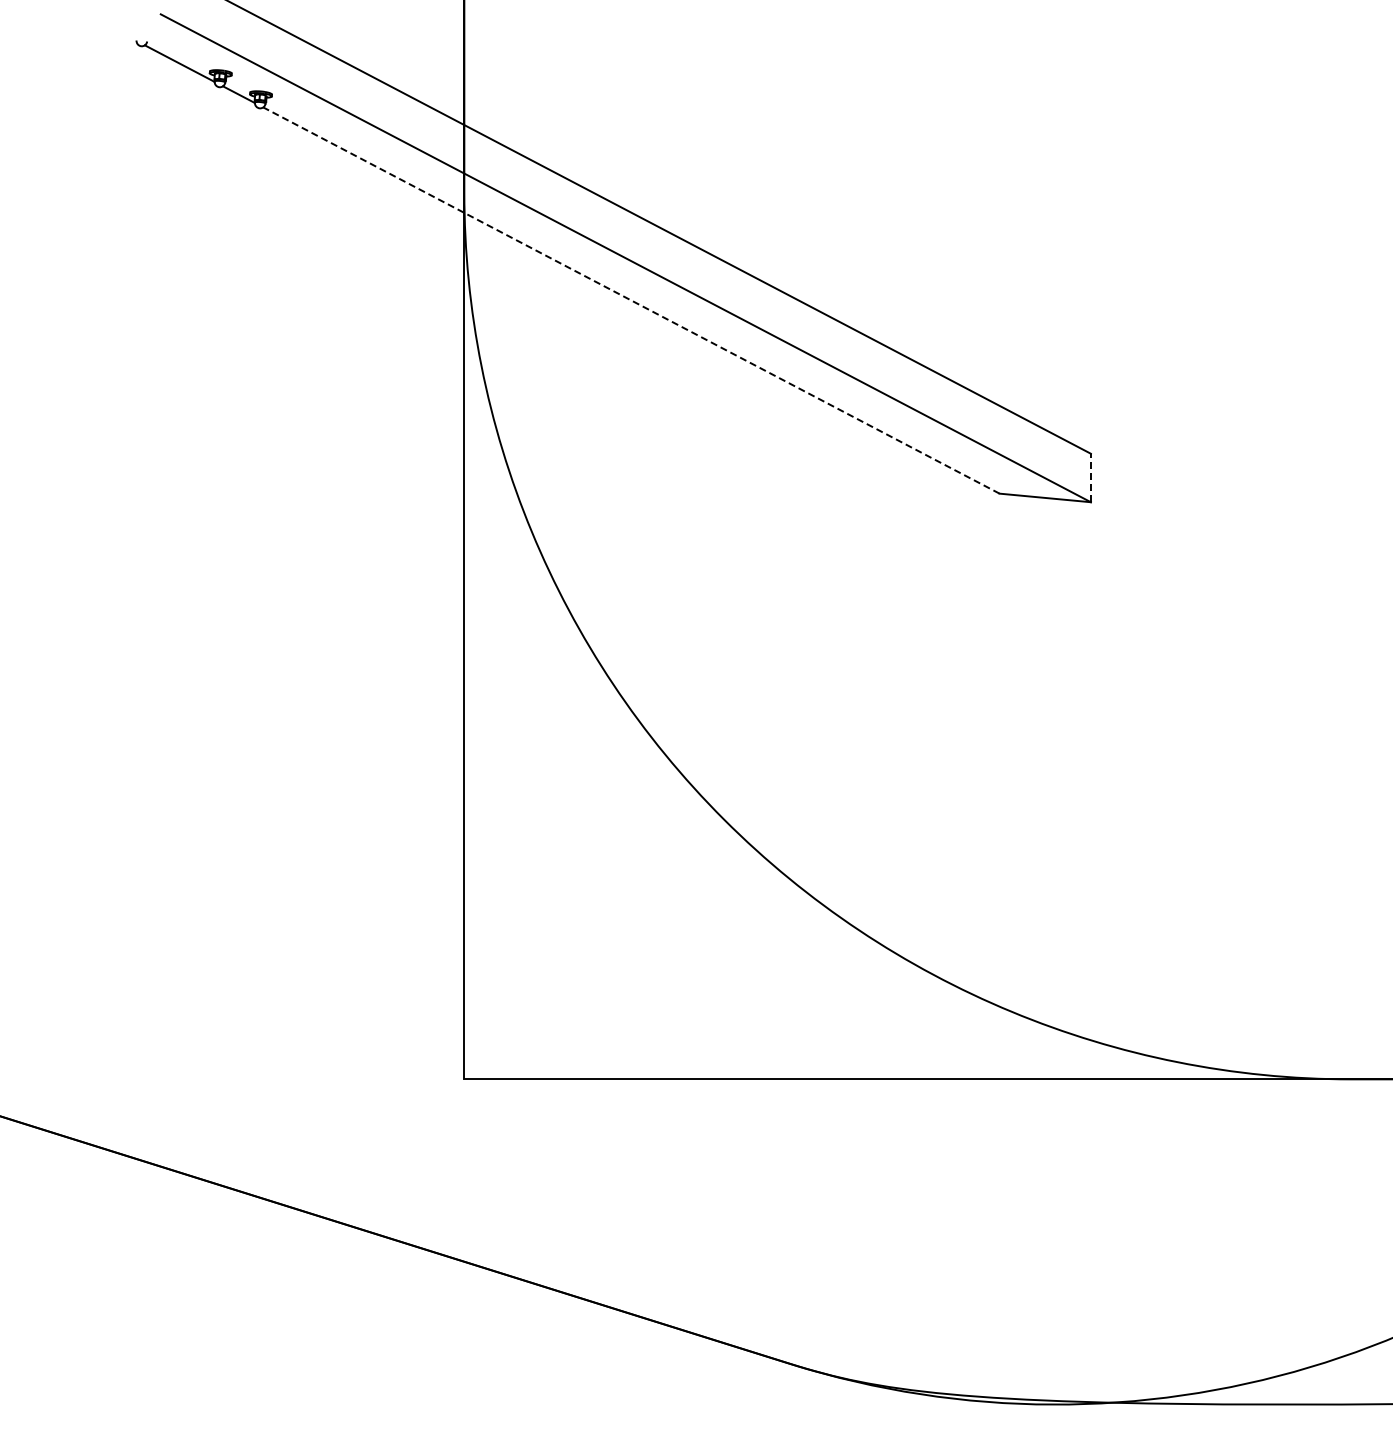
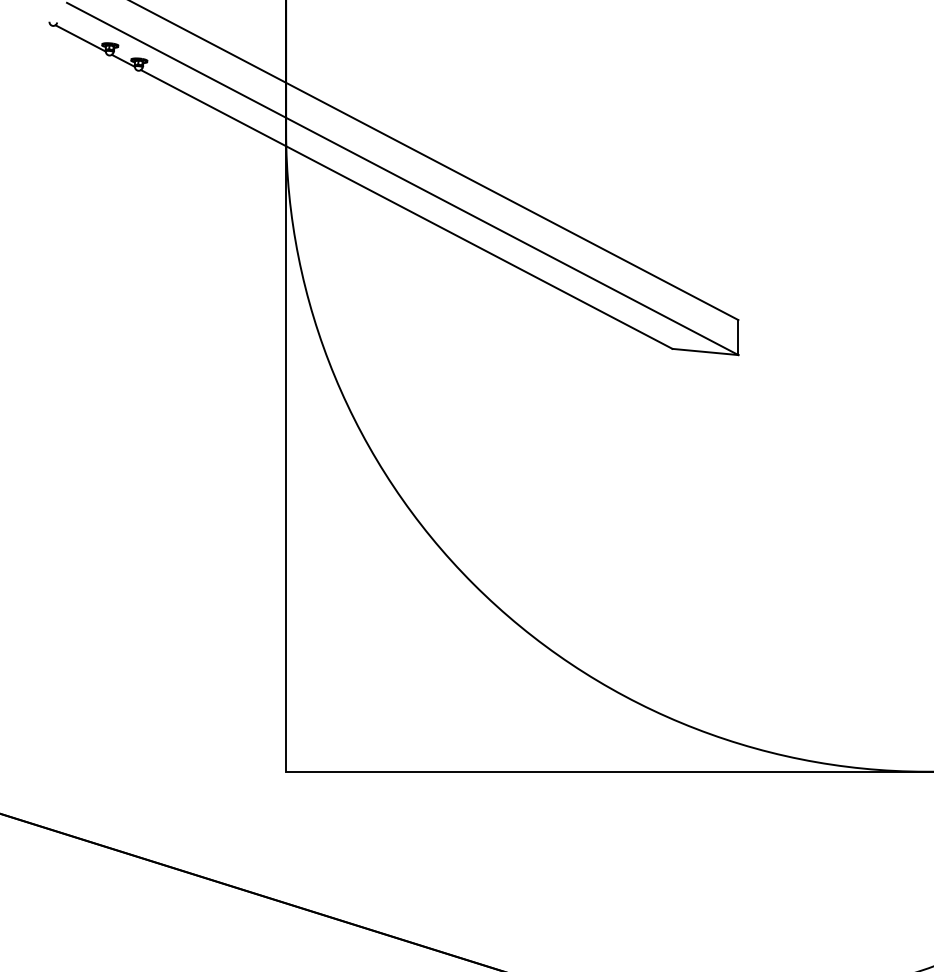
line: (631, 300) -> (406, 209), dashed -> solid
line: (1090, 477) -> (738, 337), dashed -> solid

